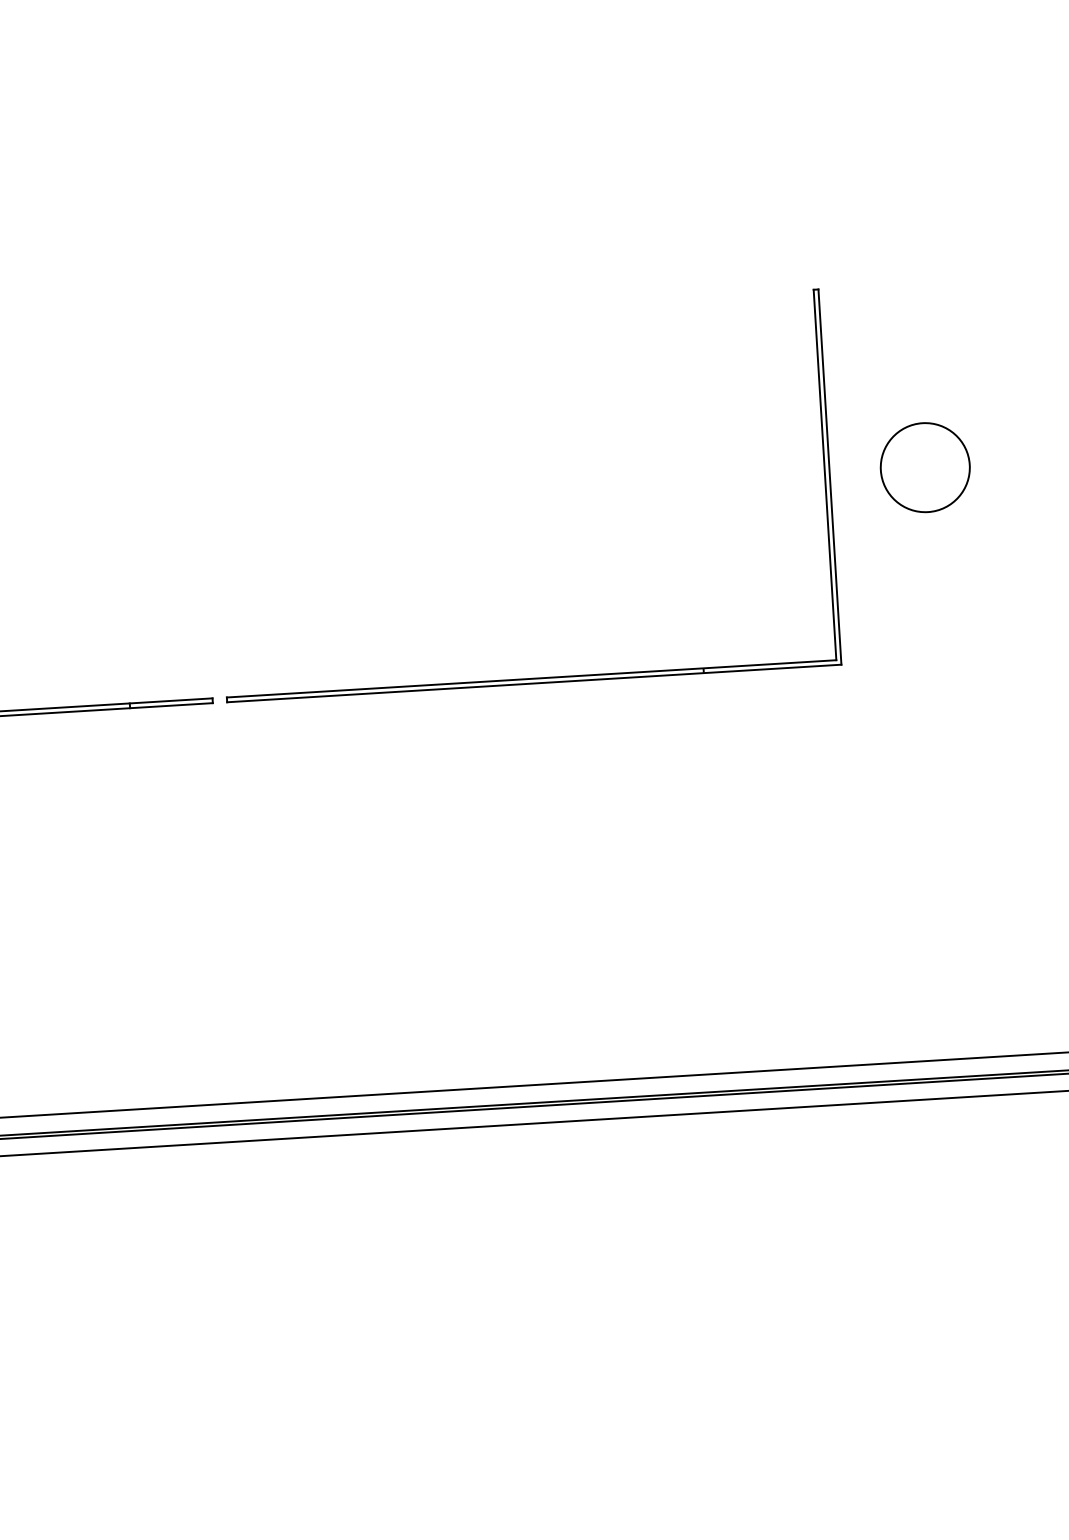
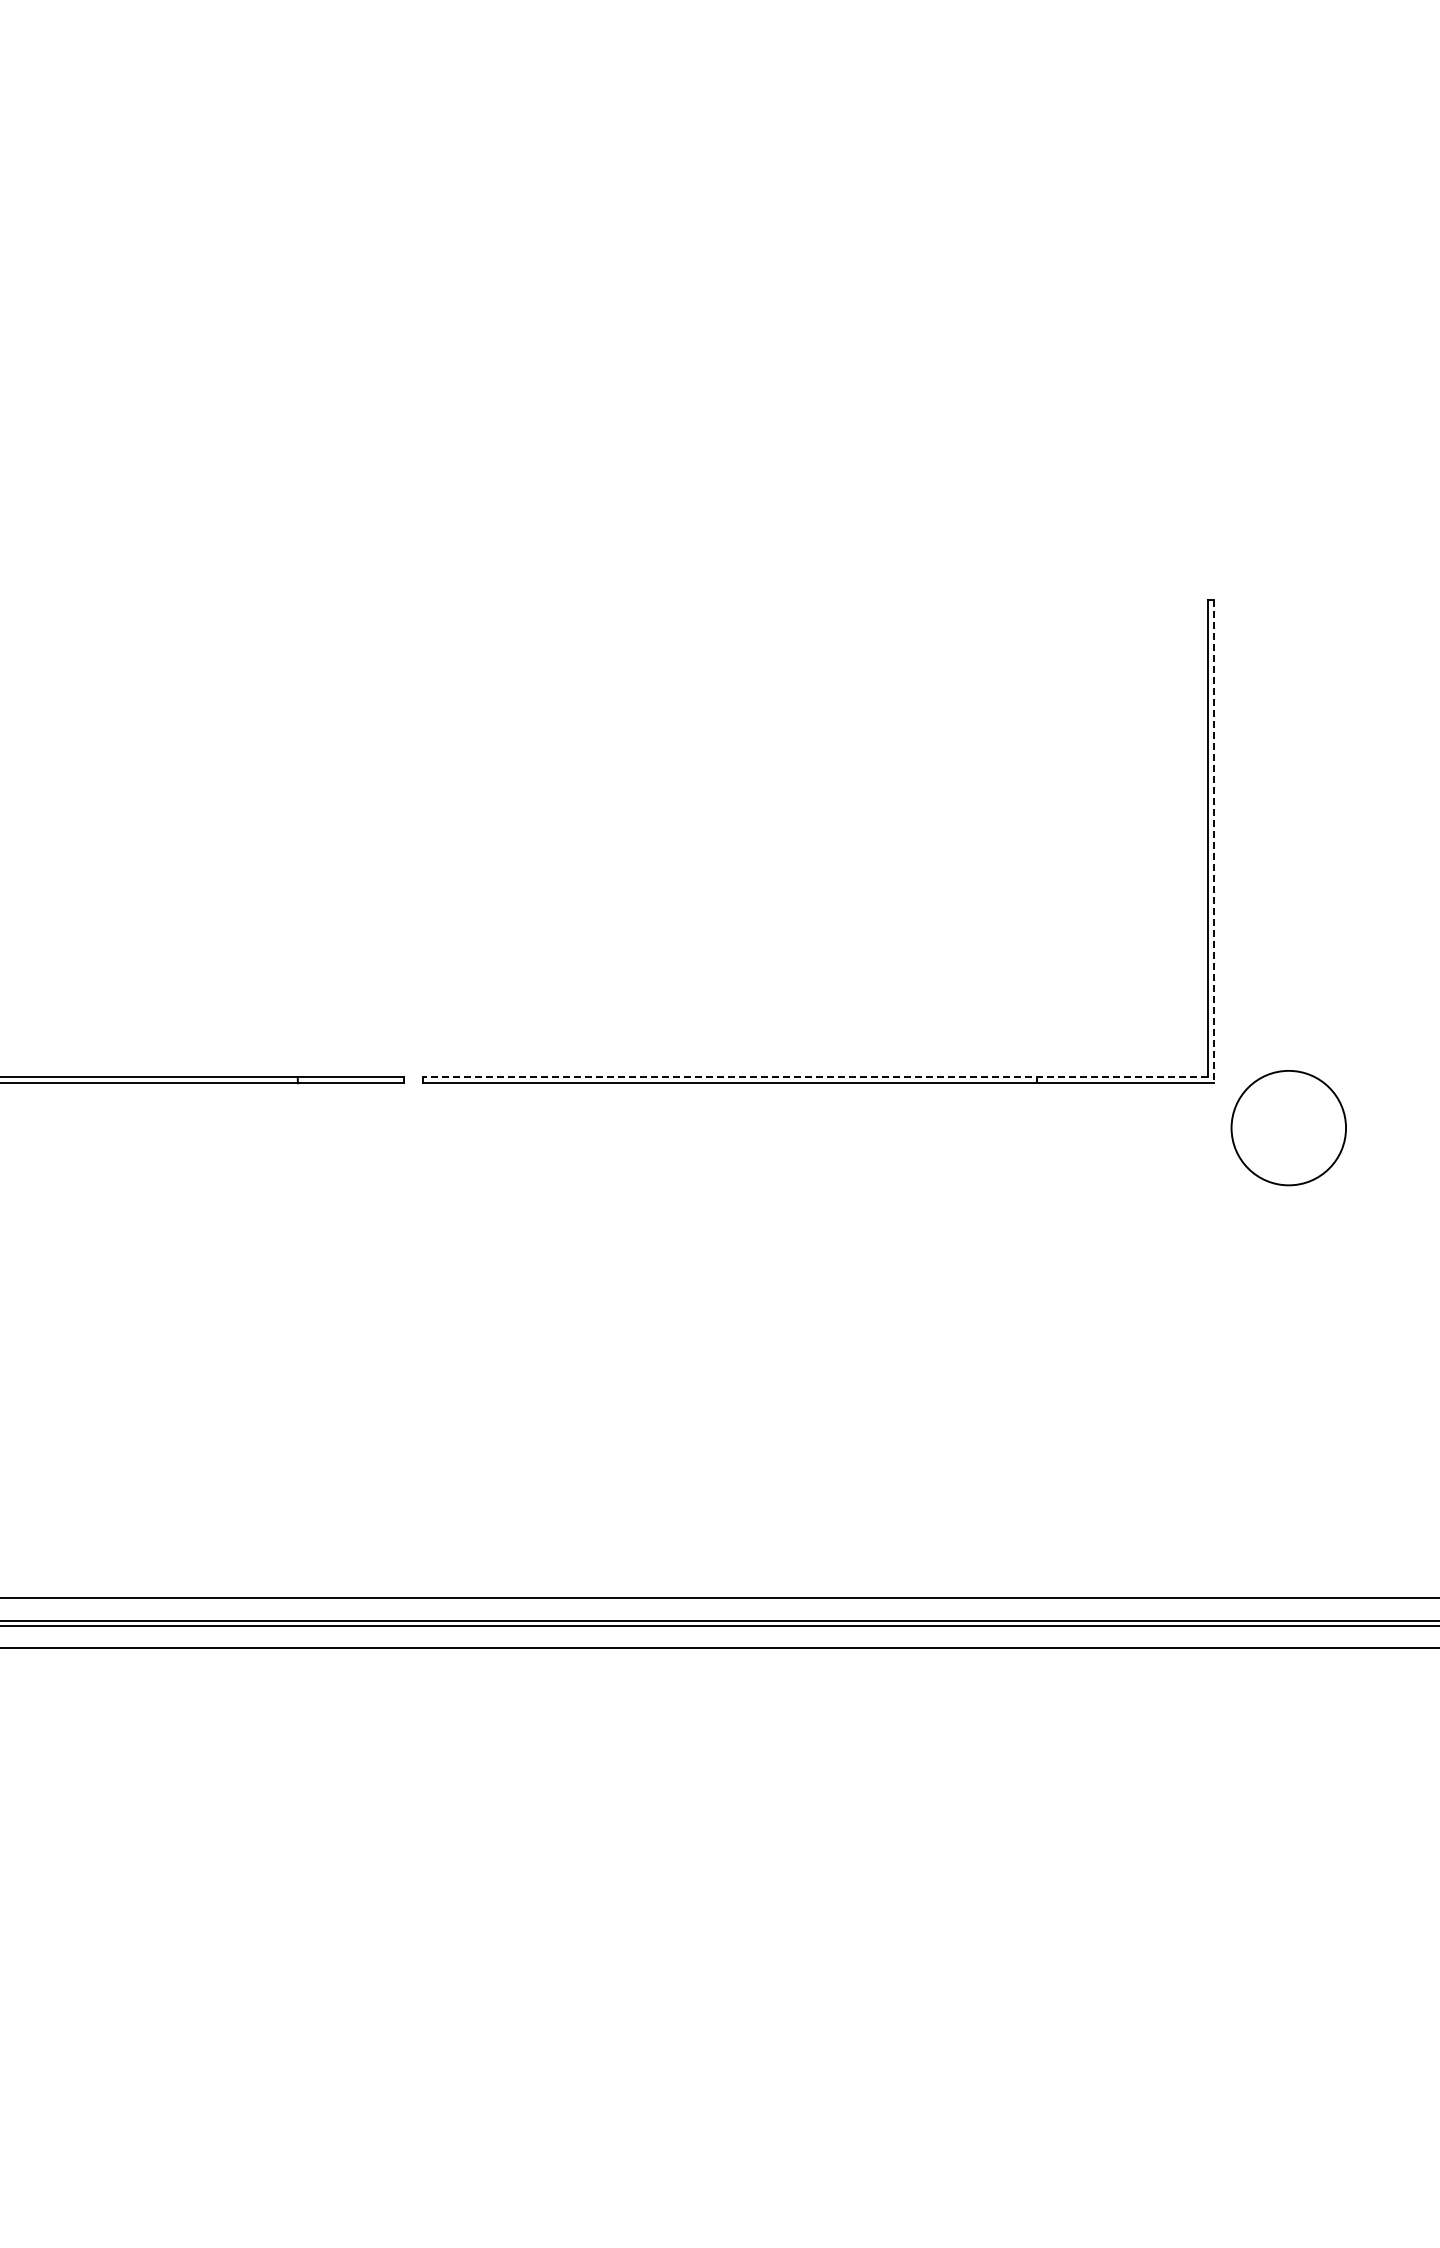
circle: (925, 467) -> (1288, 1128), moved
line: (829, 476) -> (1213, 841), solid -> dashed
line: (531, 679) -> (814, 1077), solid -> dashed

